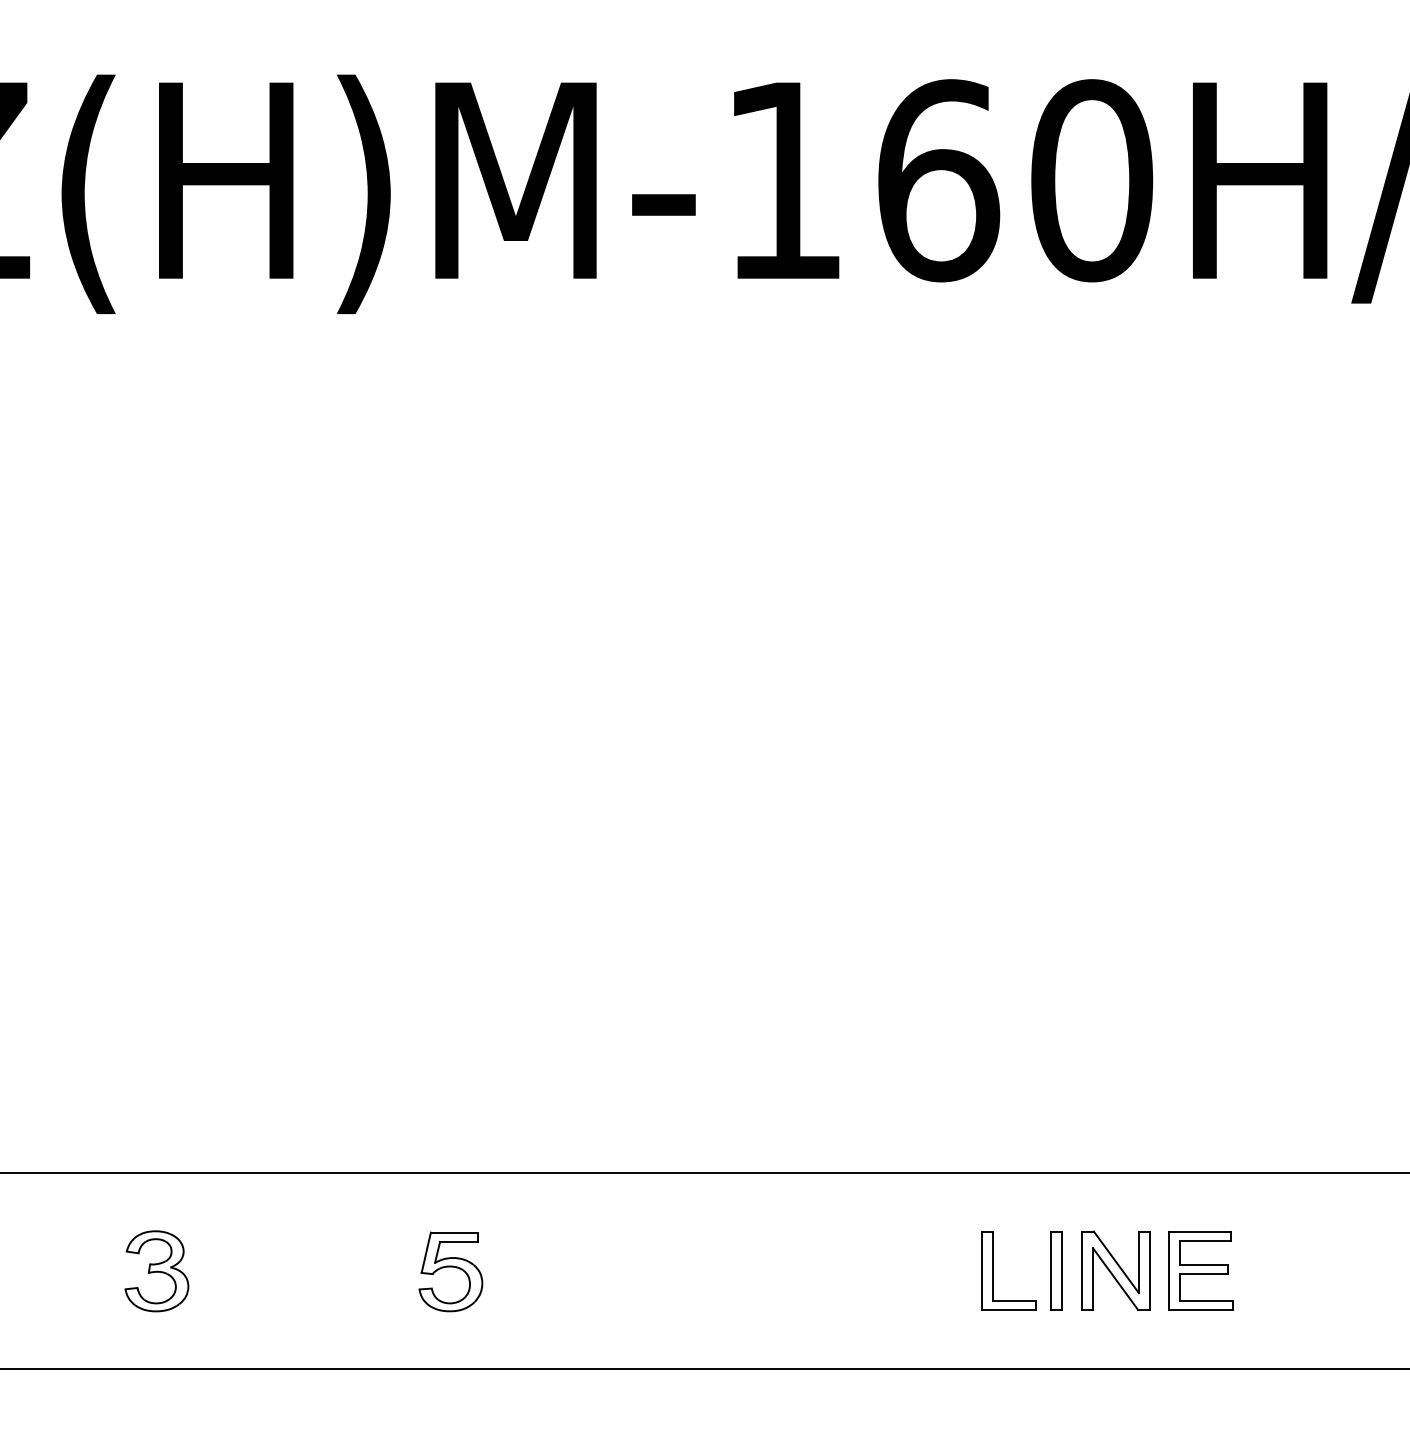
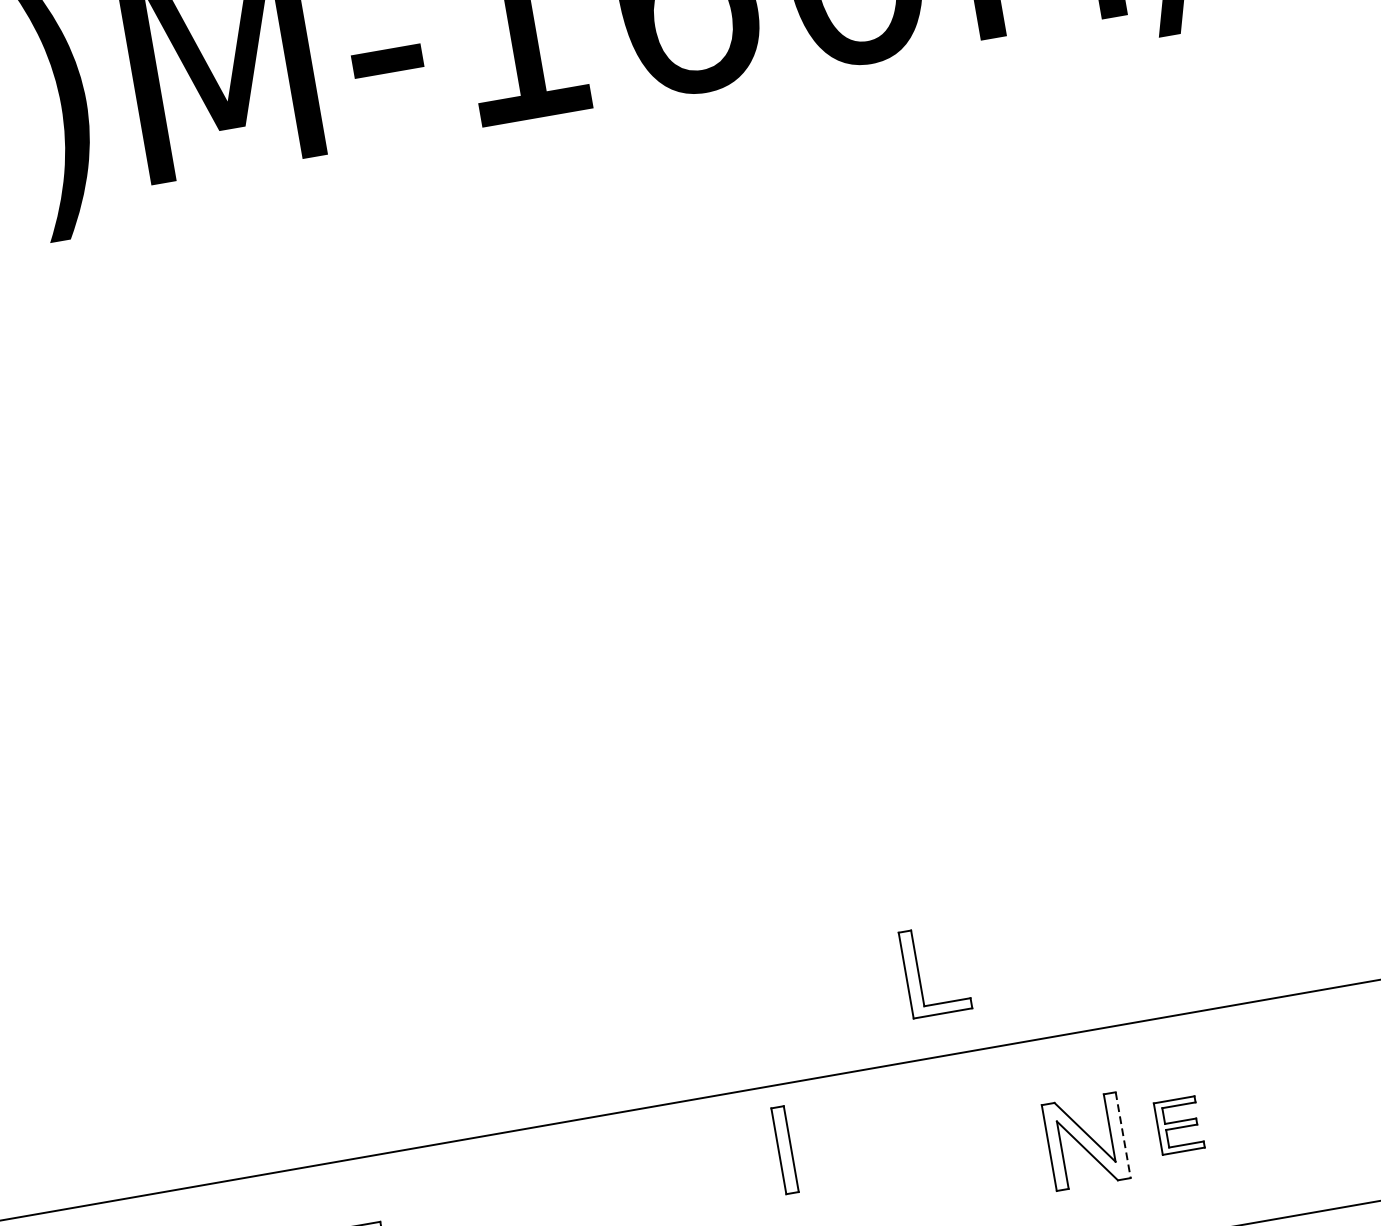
part: (993, 1270) -> (918, 973), moved
part: (1056, 1270) -> (784, 1149), moved
part: (1200, 1270) -> (1178, 1125), size x0.6
line: (1149, 1271) -> (1123, 1136), solid -> dashed

